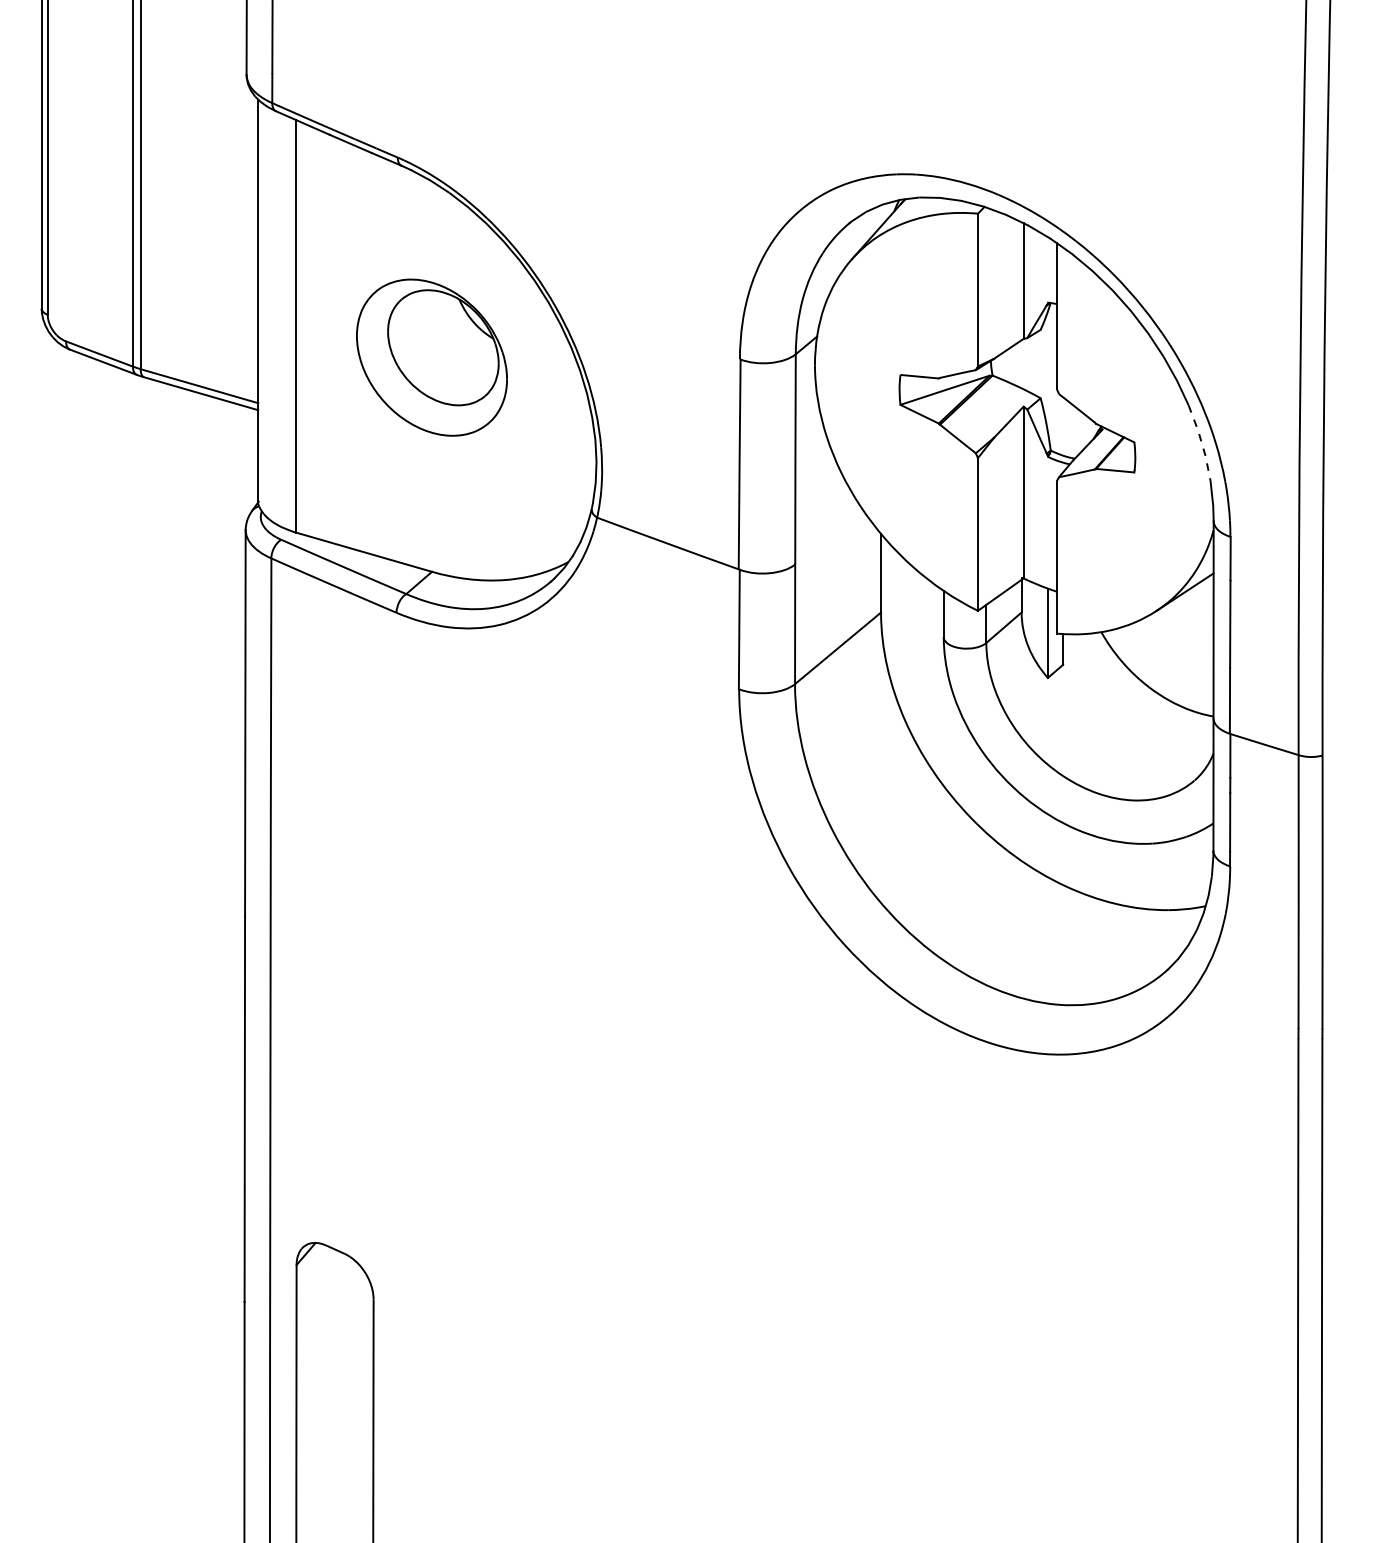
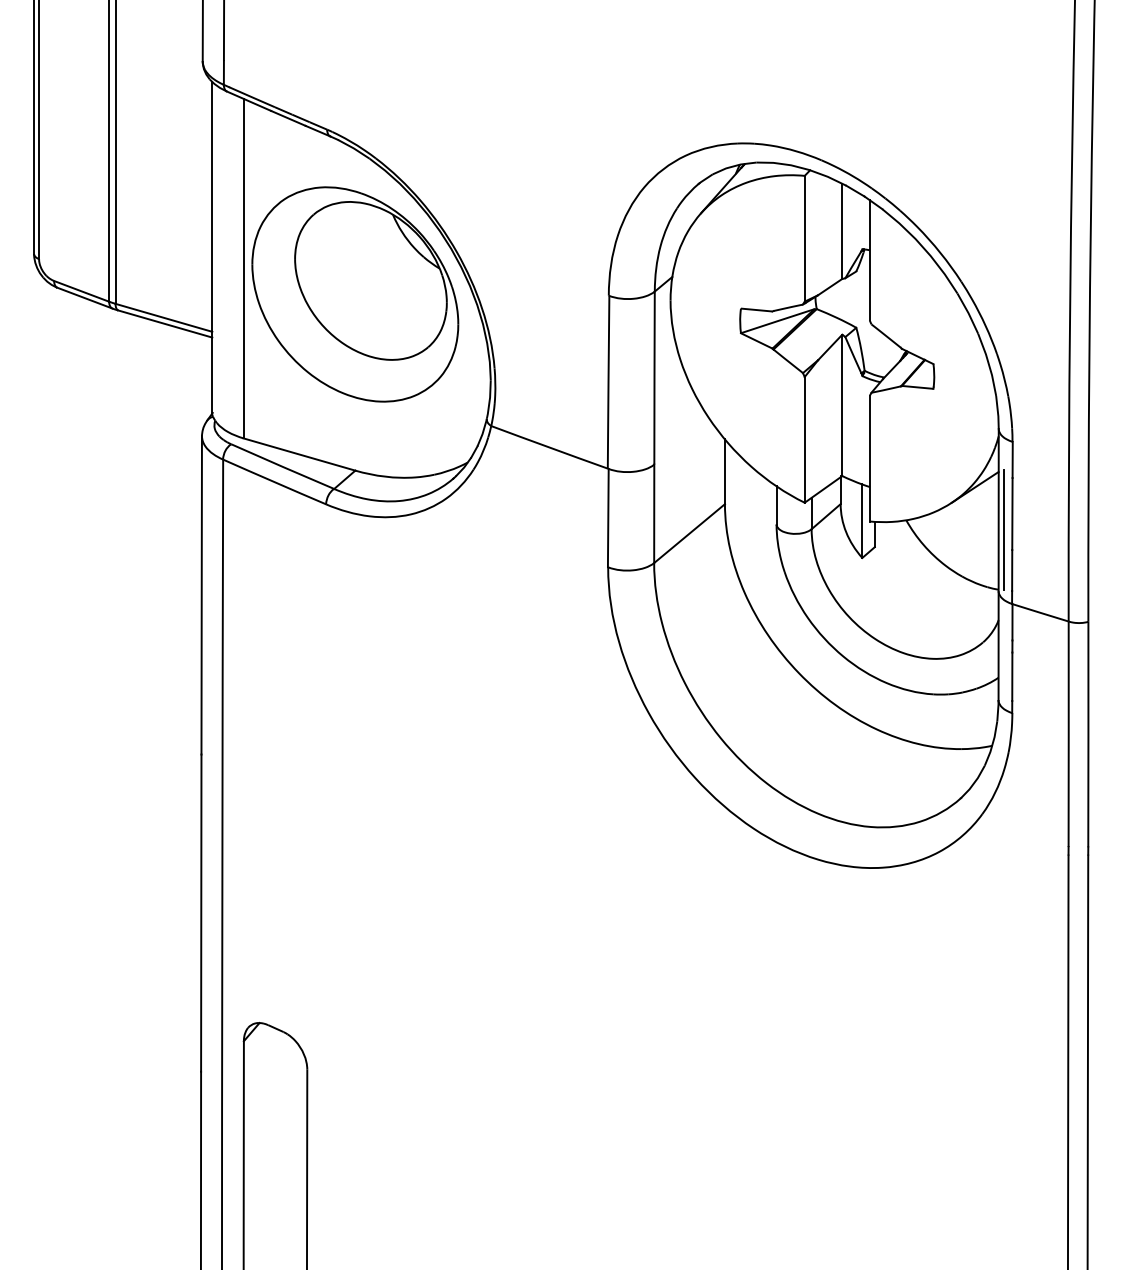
part: (431, 357) -> (354, 294), size x1.67
line: (1201, 442) -> (988, 364), dashed -> solid
line: (1220, 643) -> (1004, 529), added

